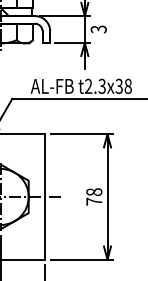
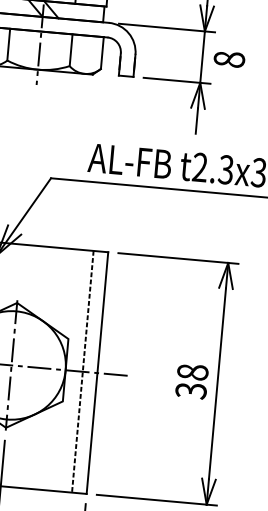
text: (98, 29) -> (228, 59), 3 -> 8
line: (37, 196) -> (82, 370), added
text: (94, 201) -> (191, 390), 78 -> 38

